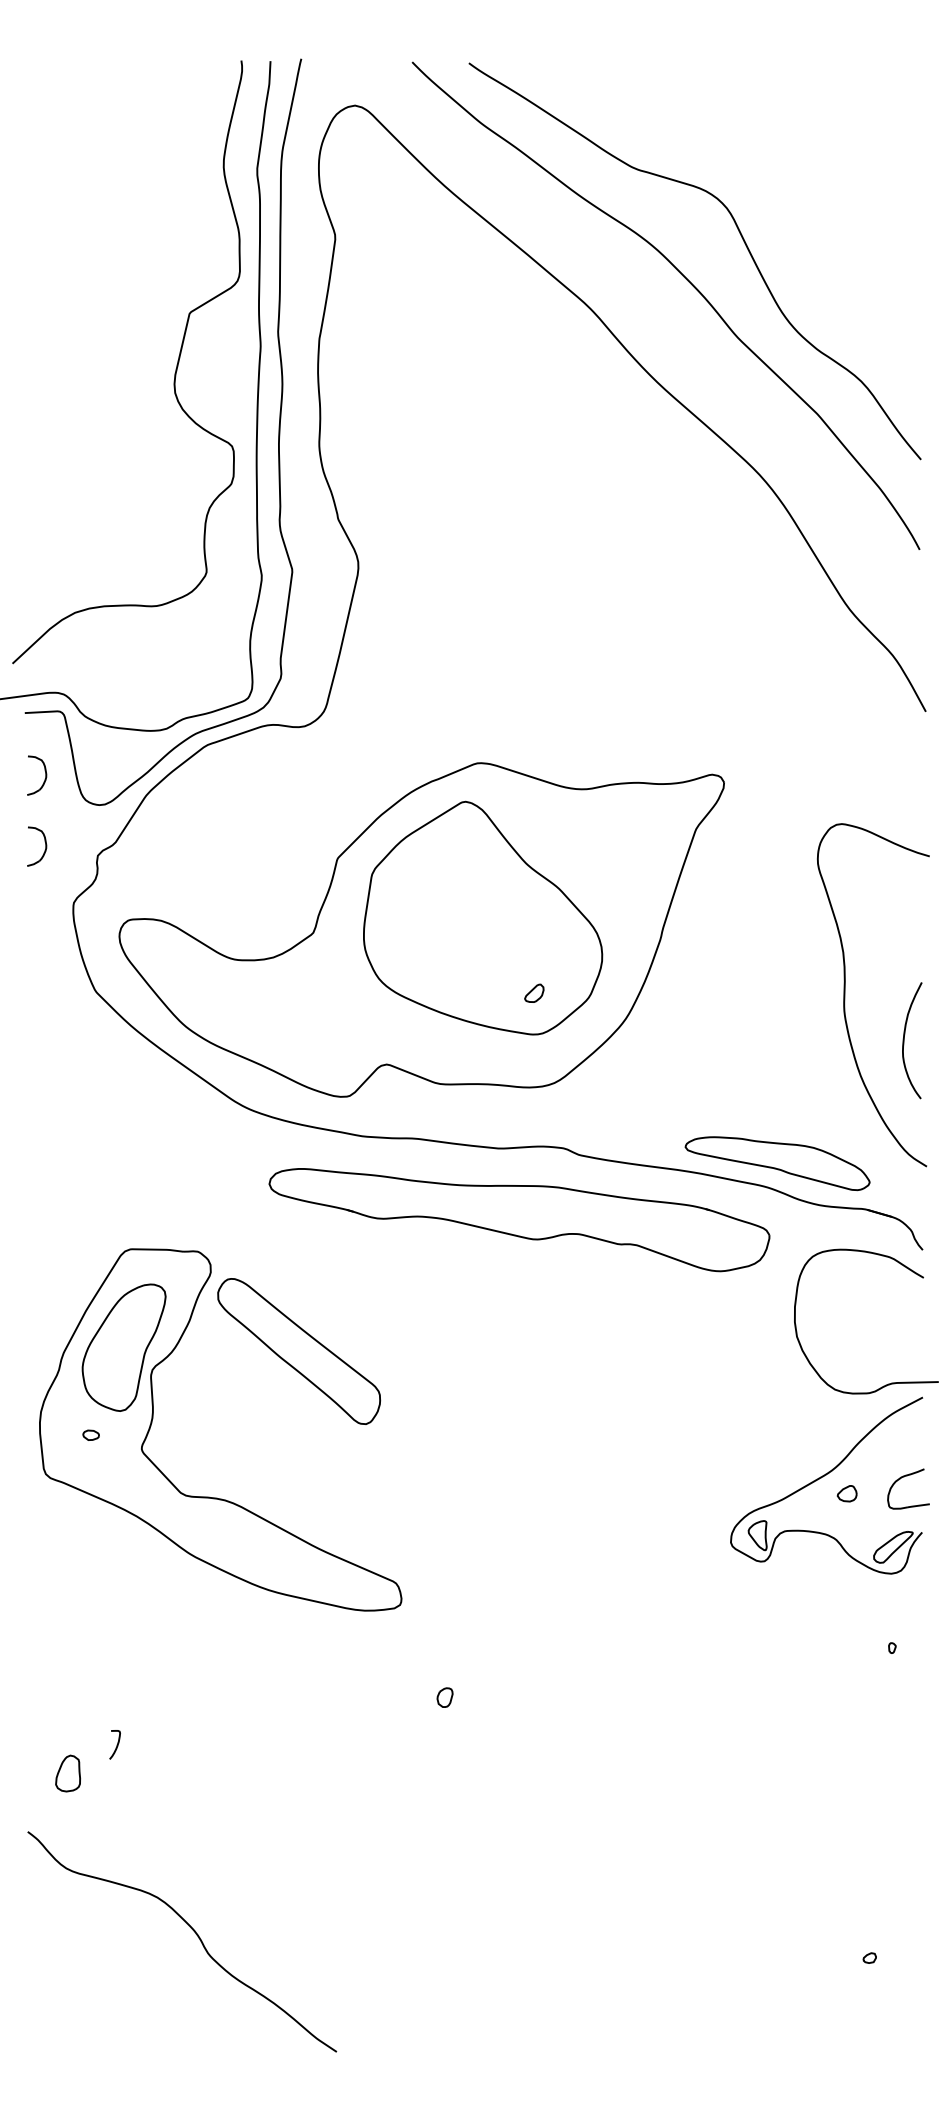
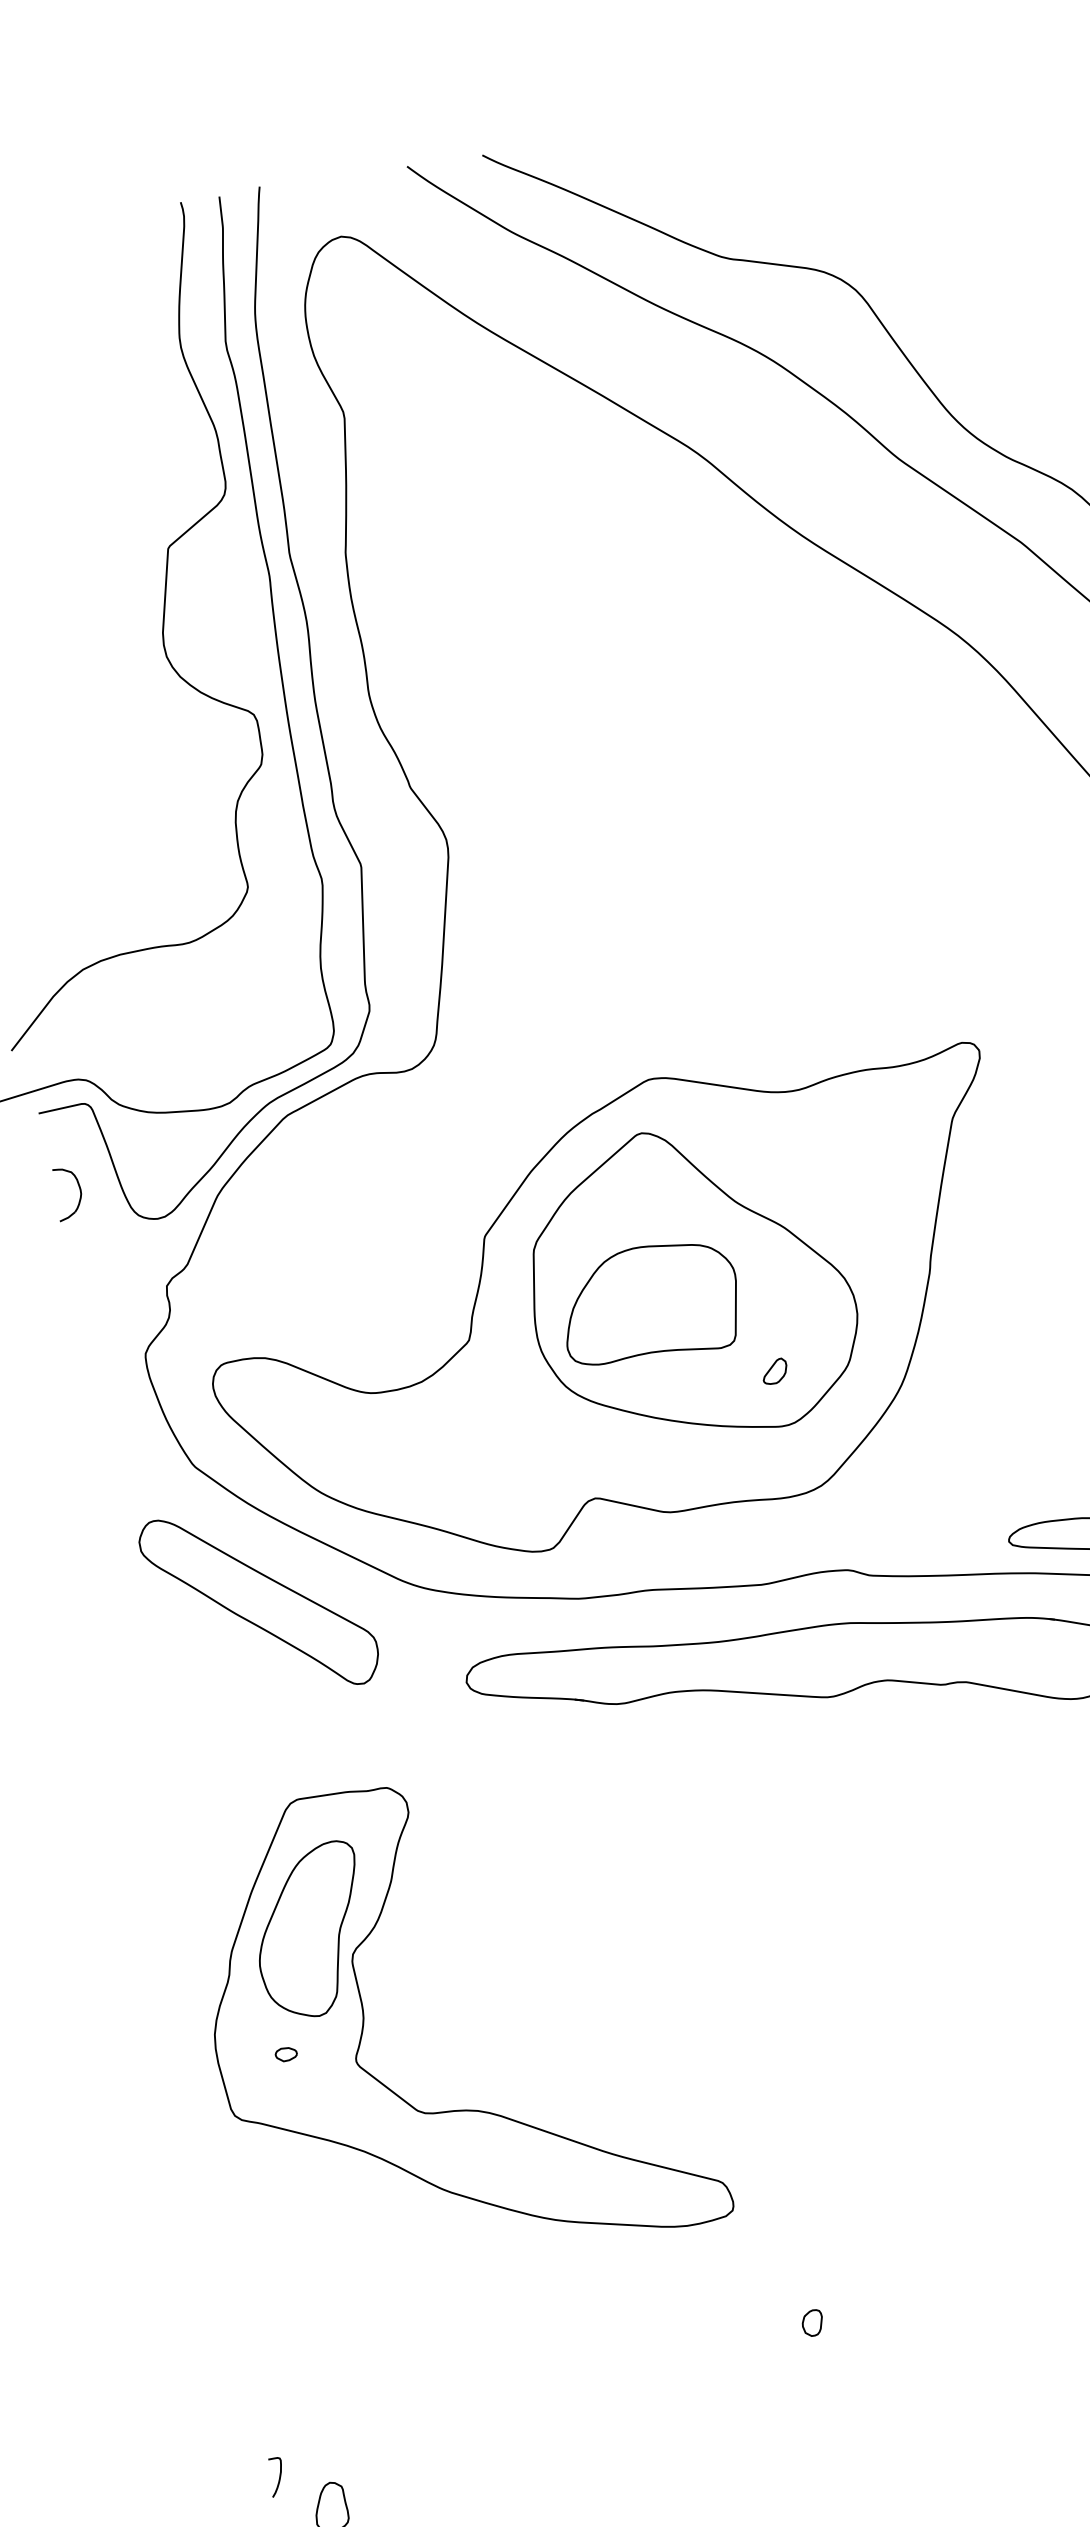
part: (45, 846) -> (95, 1285), removed
part: (450, 927) -> (649, 1302), added
part: (299, 1351) -> (260, 1602), moved
curve: (116, 1745) -> (278, 2477), moved

